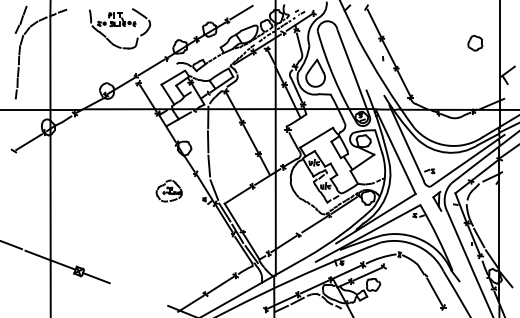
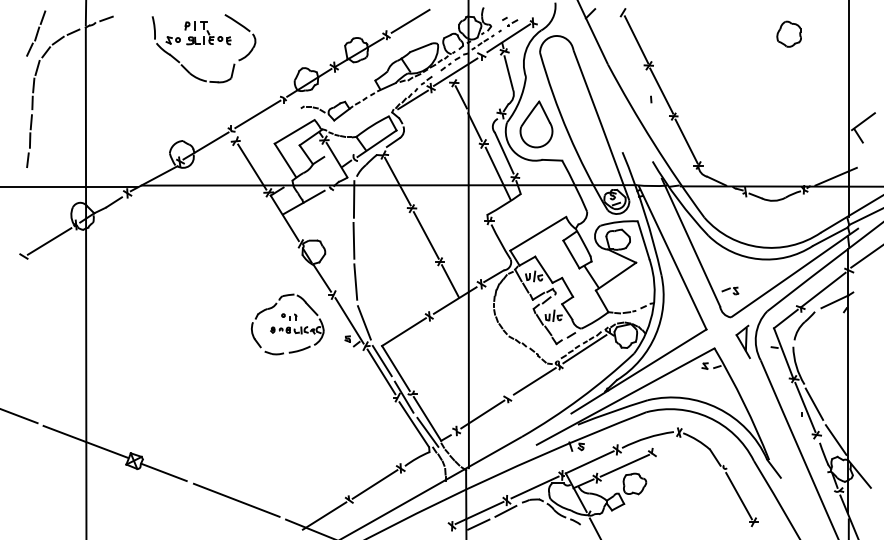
part: (475, 43) -> (789, 34), moved
part: (169, 190) -> (288, 323), size x1.67
line: (139, 294) -> (237, 500), added

